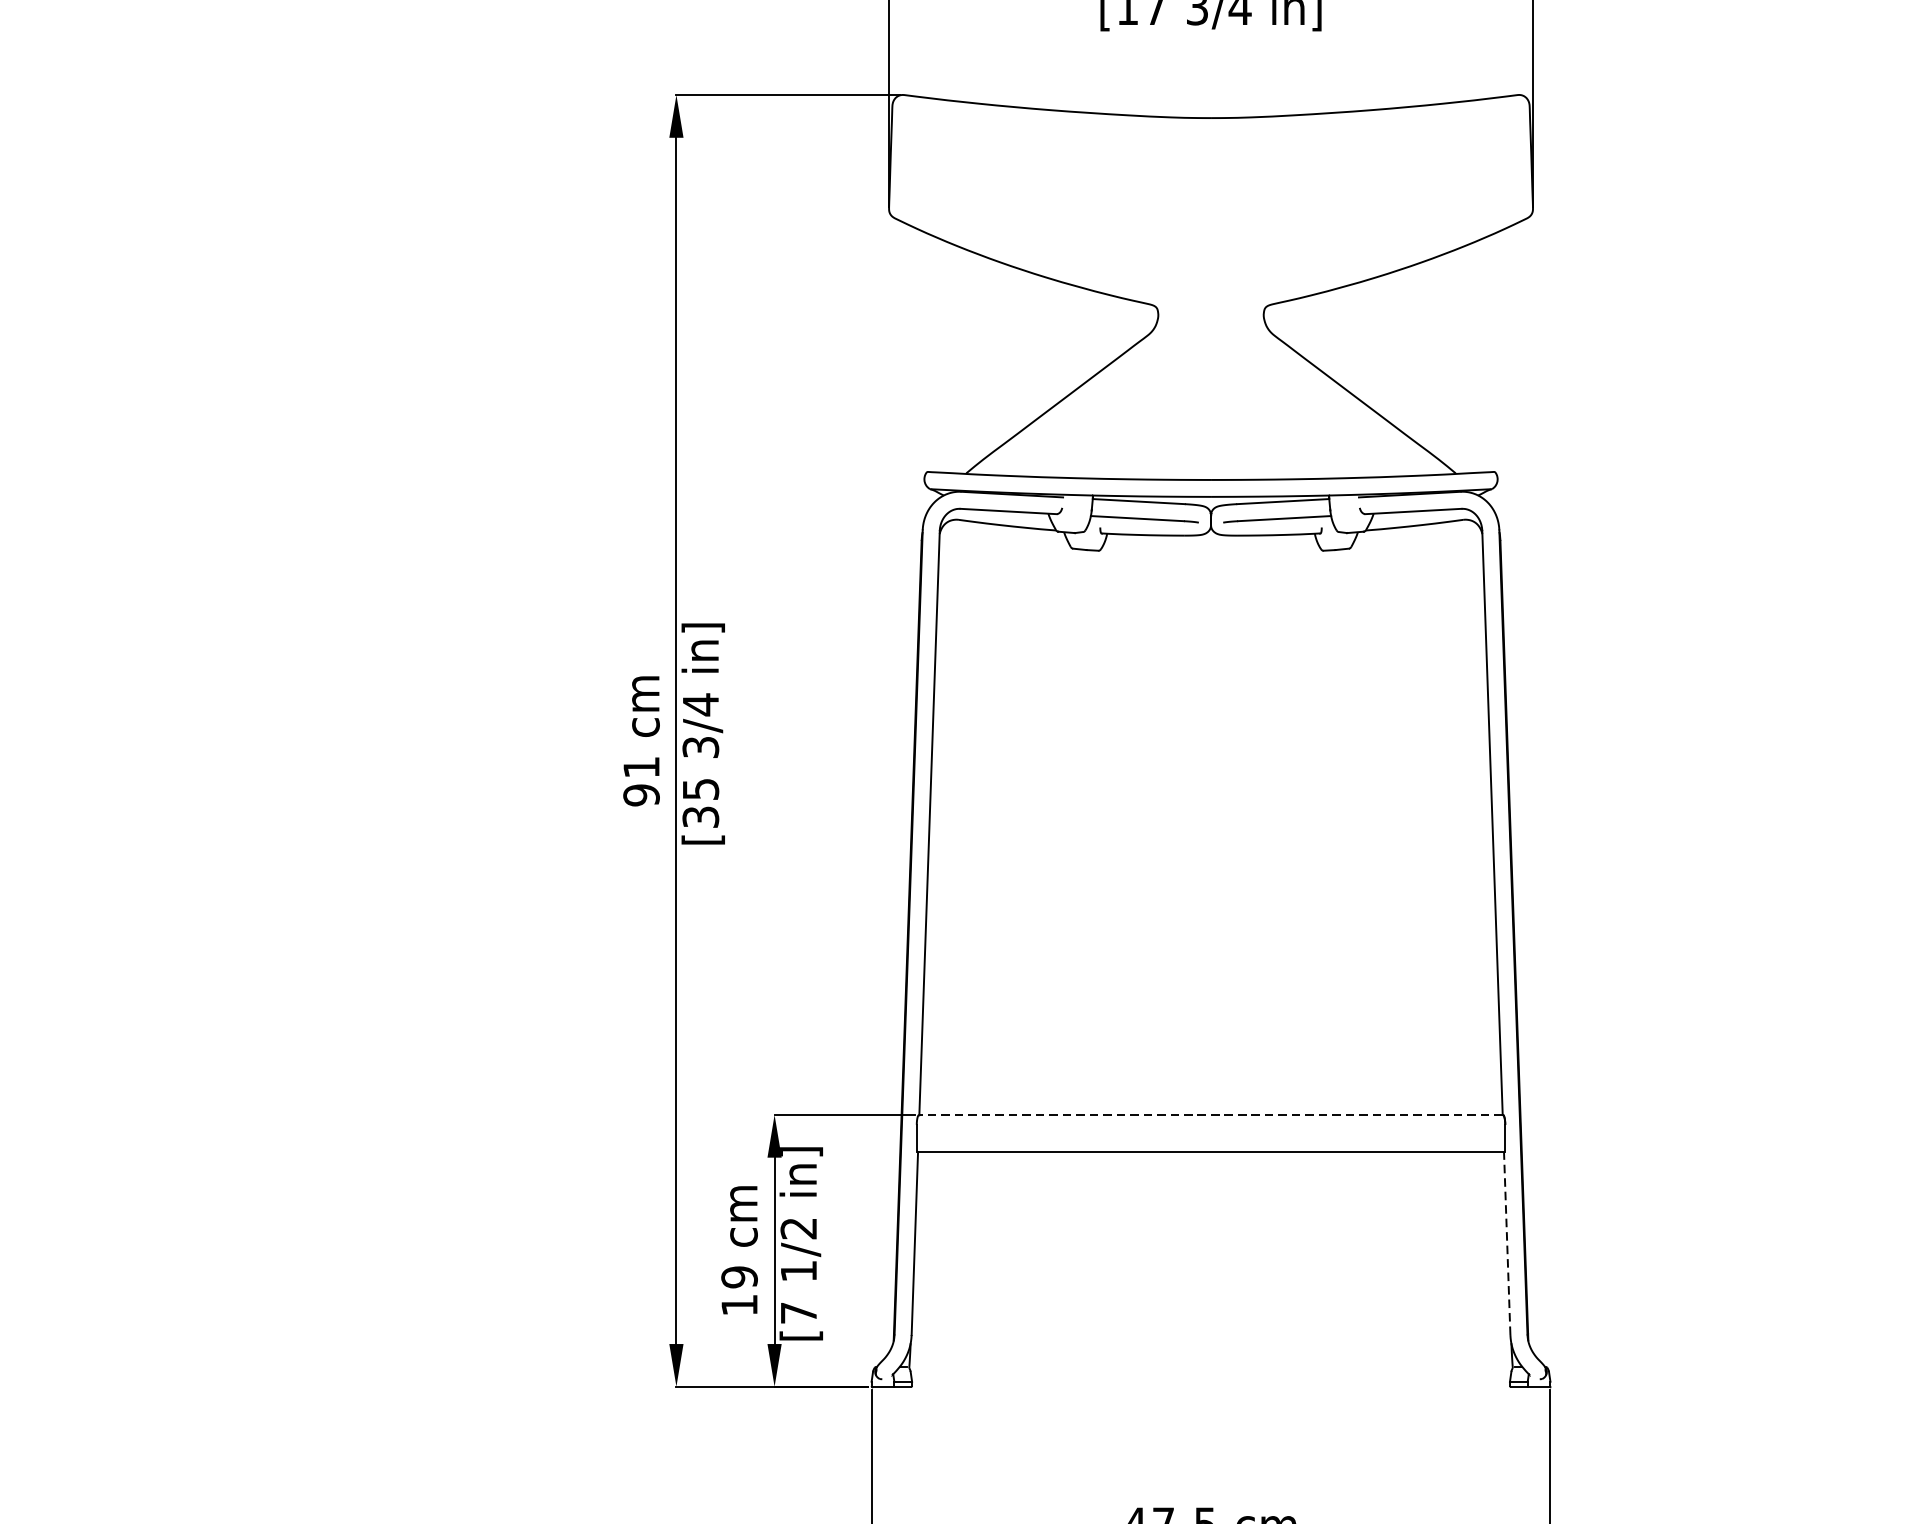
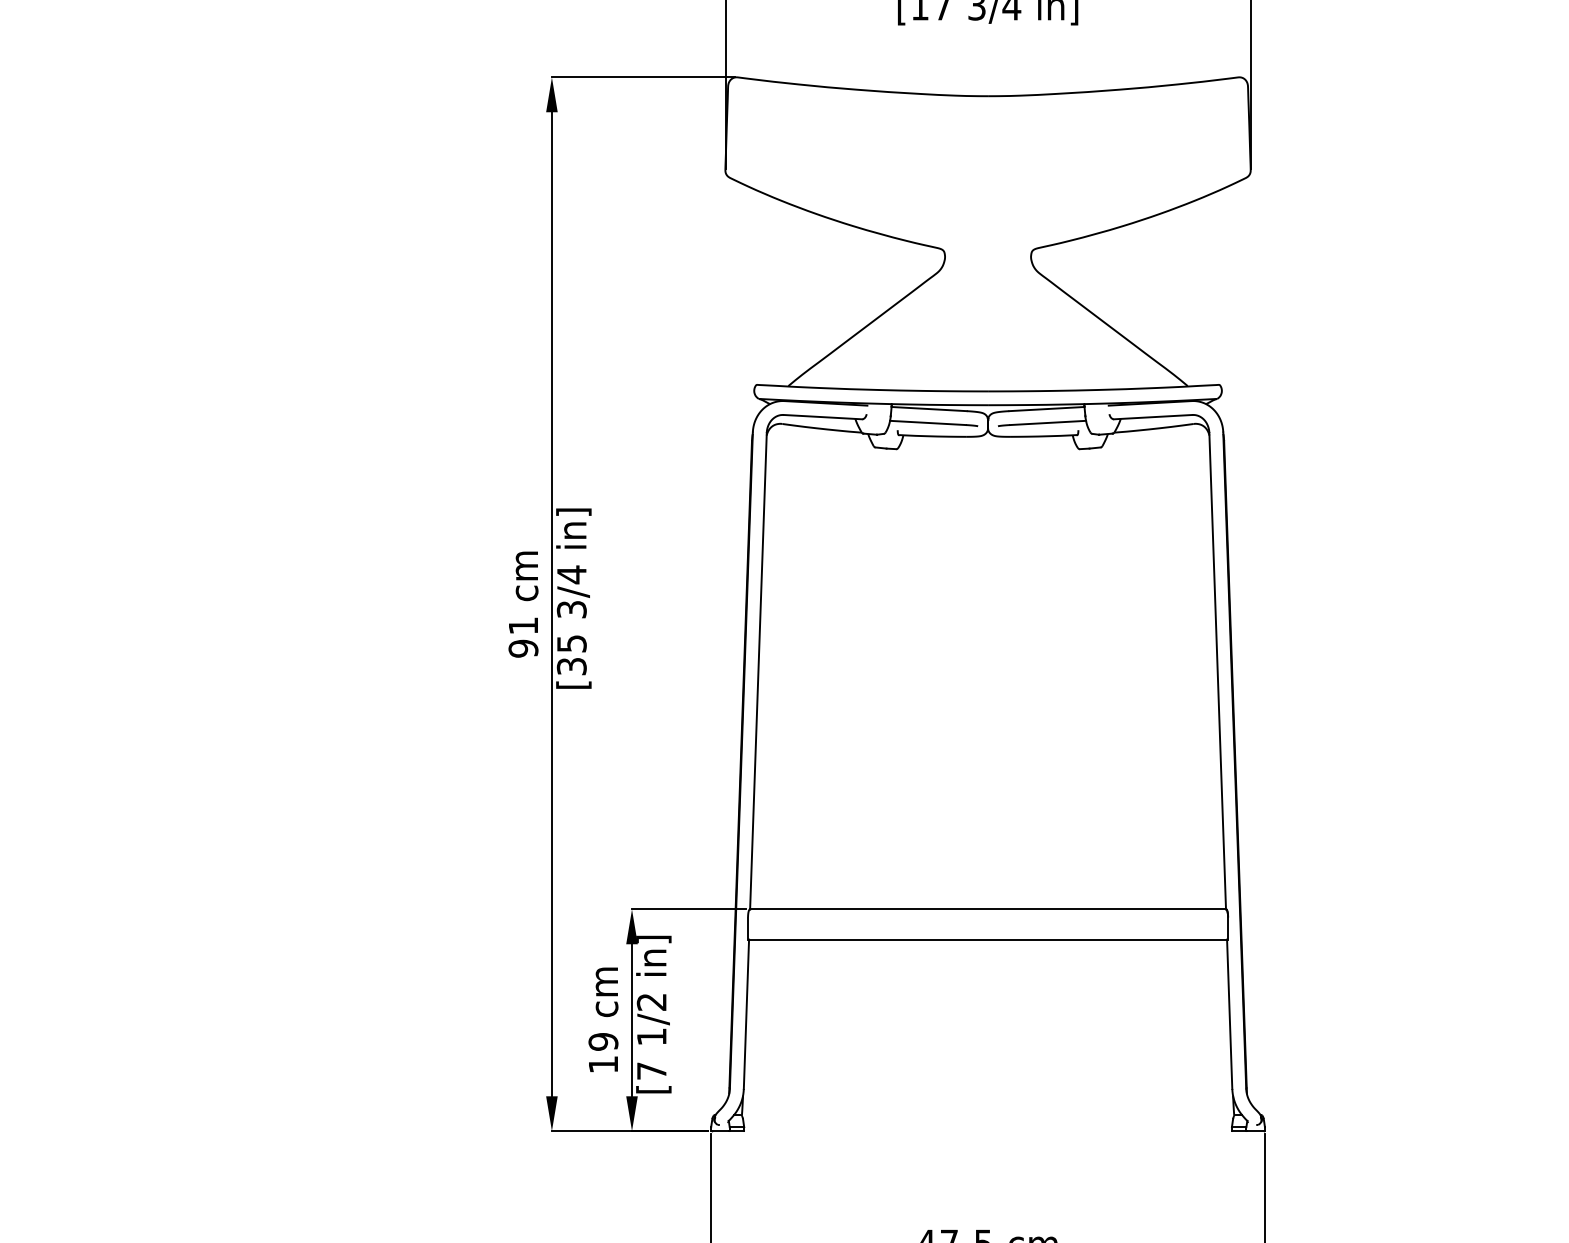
line: (1211, 1115) -> (988, 909), dashed -> solid
line: (1506, 1243) -> (1229, 1014), dashed -> solid

